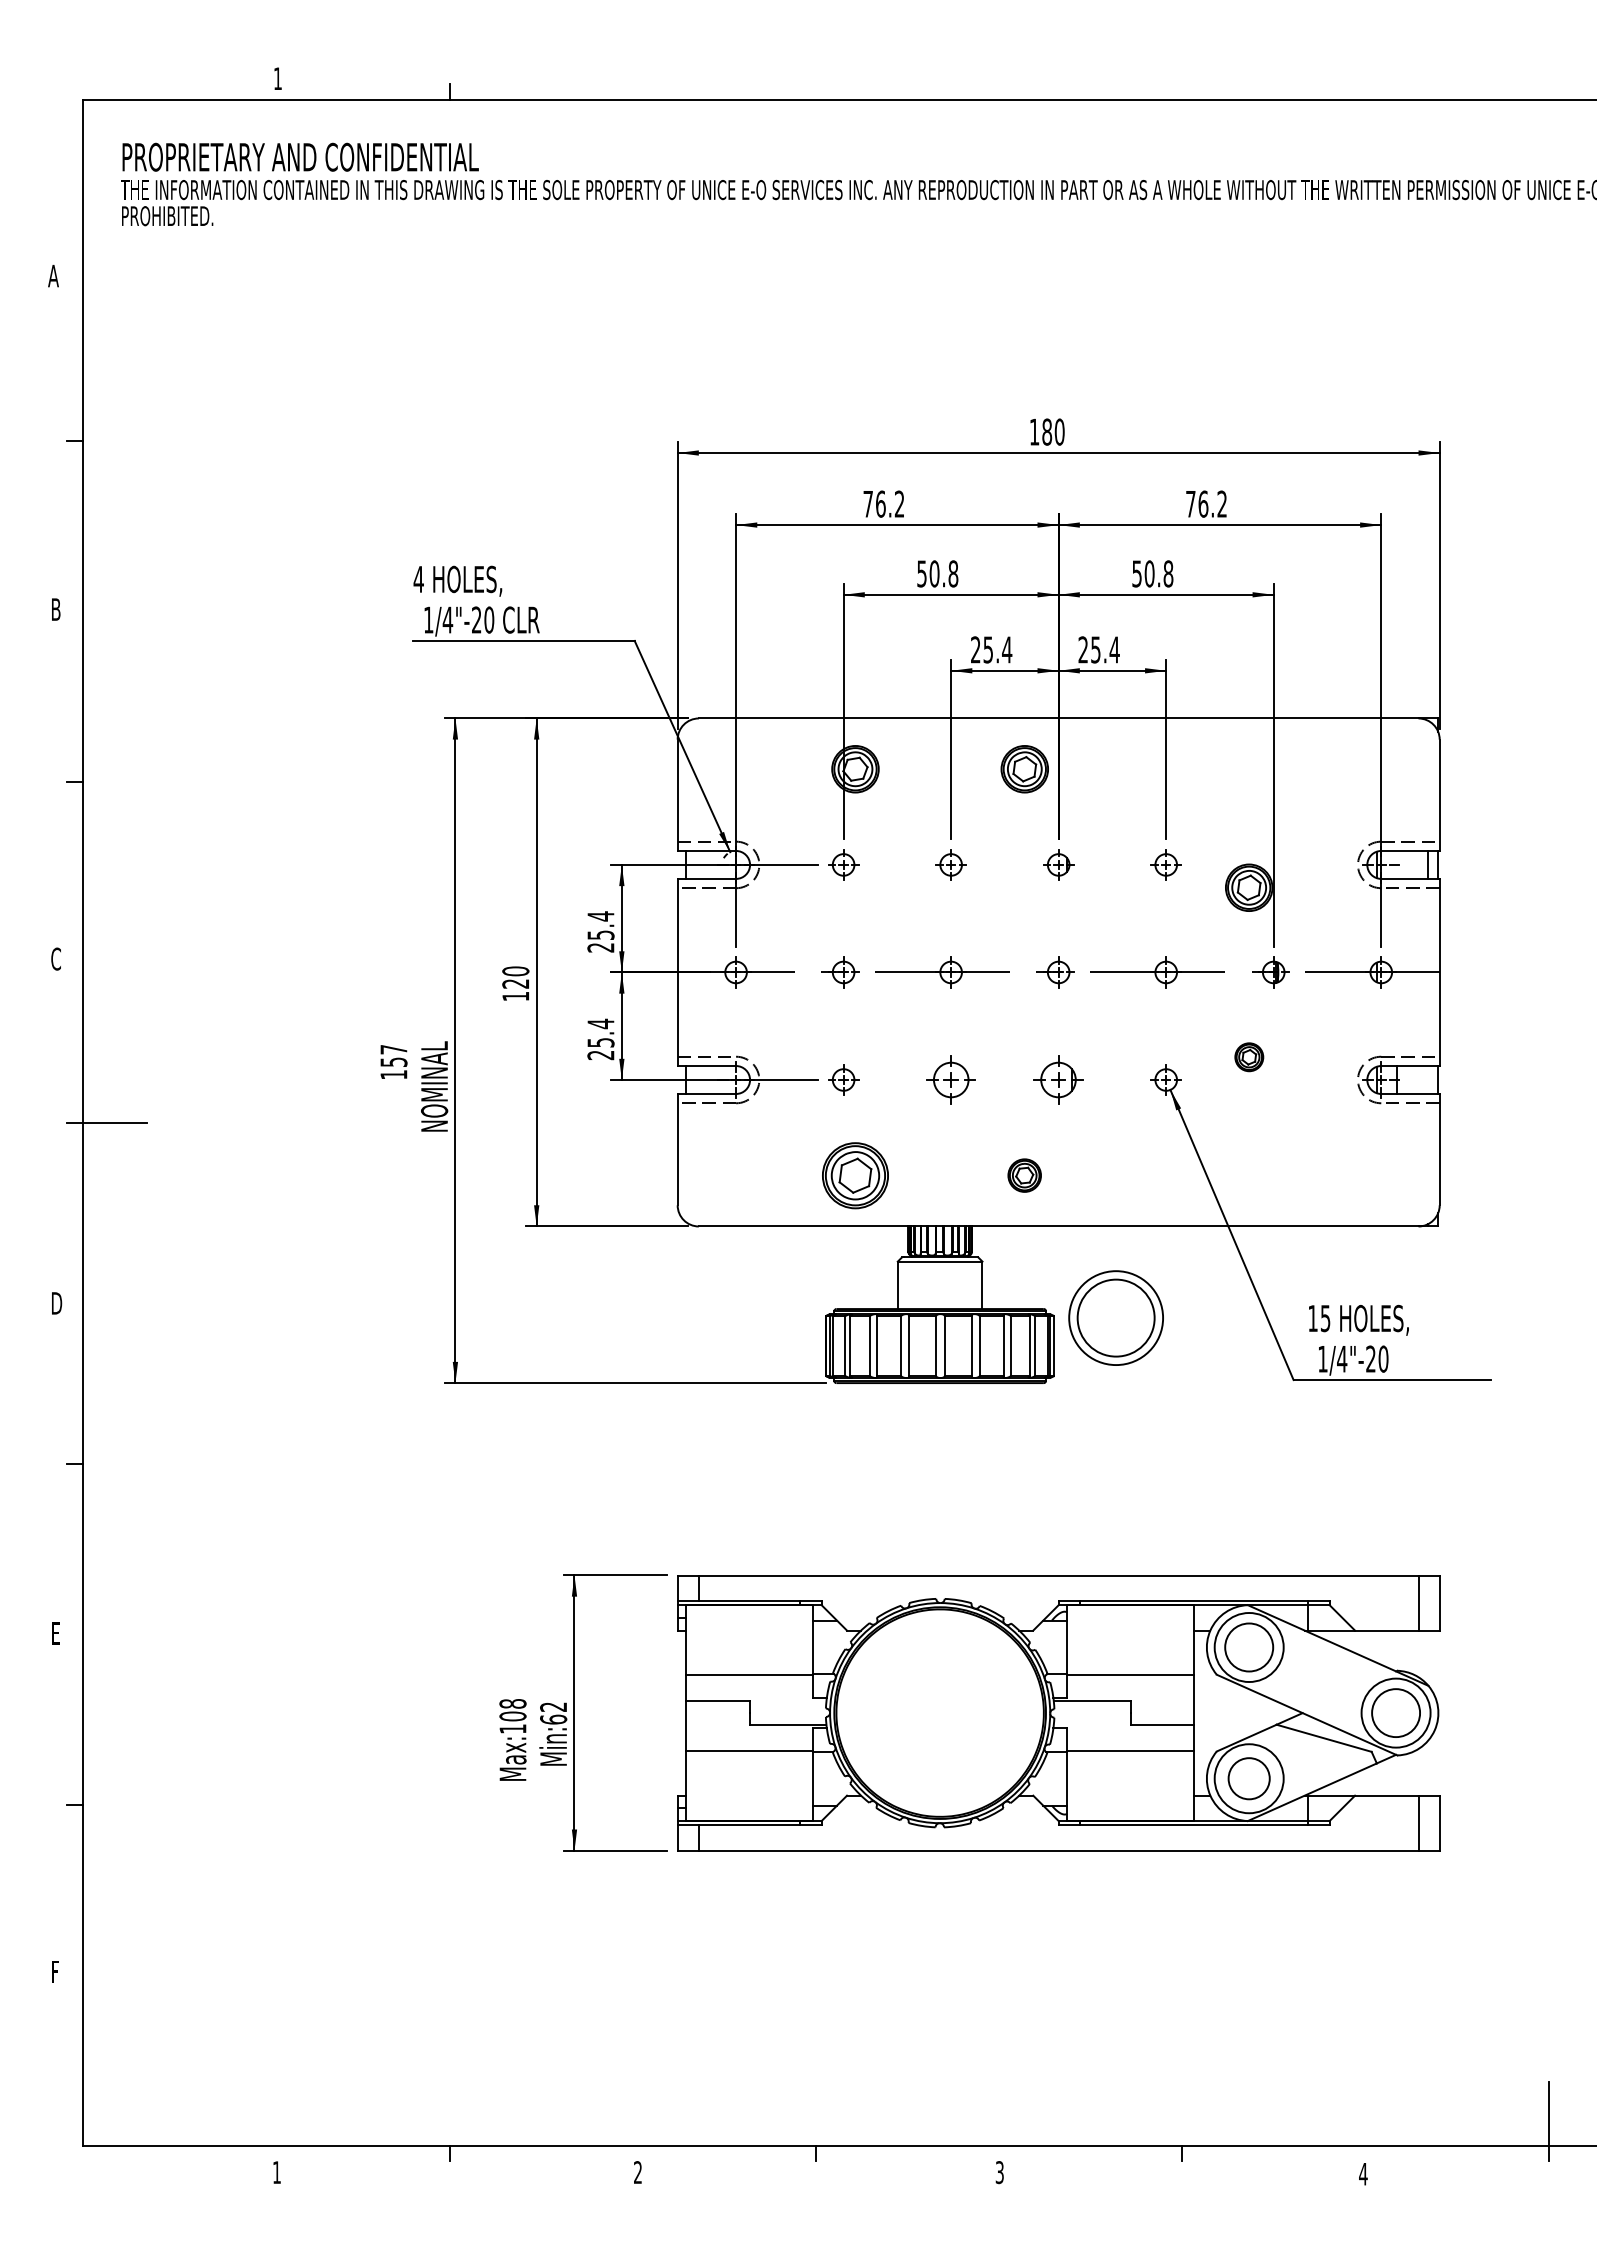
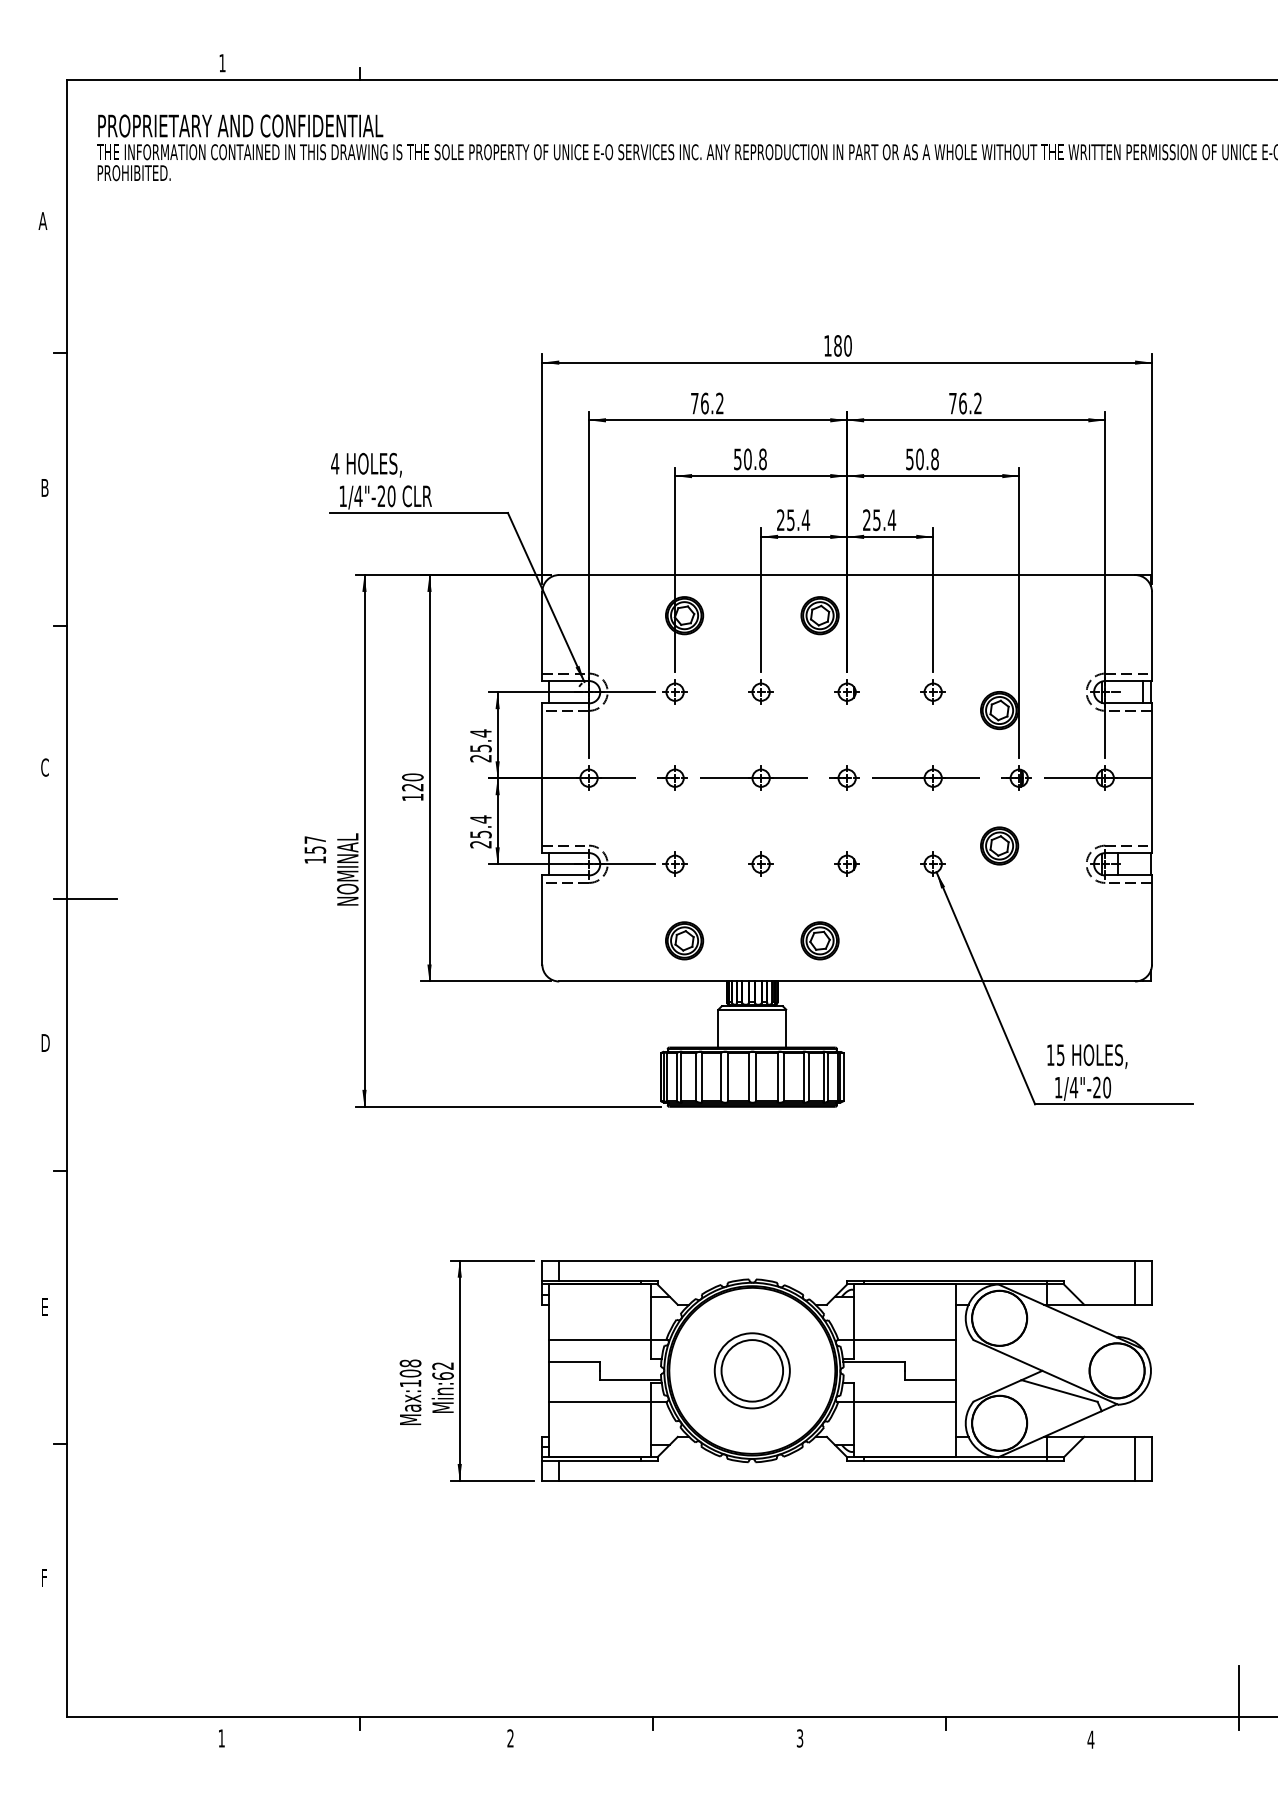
part: (1249, 1057) -> (999, 846), size x1.67
part: (950, 1079) -> (760, 863), size x0.62
part: (1058, 1079) -> (847, 863), size x0.62
part: (855, 1175) -> (684, 940), size x0.71
part: (1024, 1175) -> (819, 940), size x1.43
part: (1115, 1317) -> (751, 1370), moved
circle: (1248, 1647) -> (999, 1318), size x1.43
circle: (1395, 1712) -> (1116, 1370), size x1.43
circle: (1248, 1778) -> (999, 1423), size x1.67

